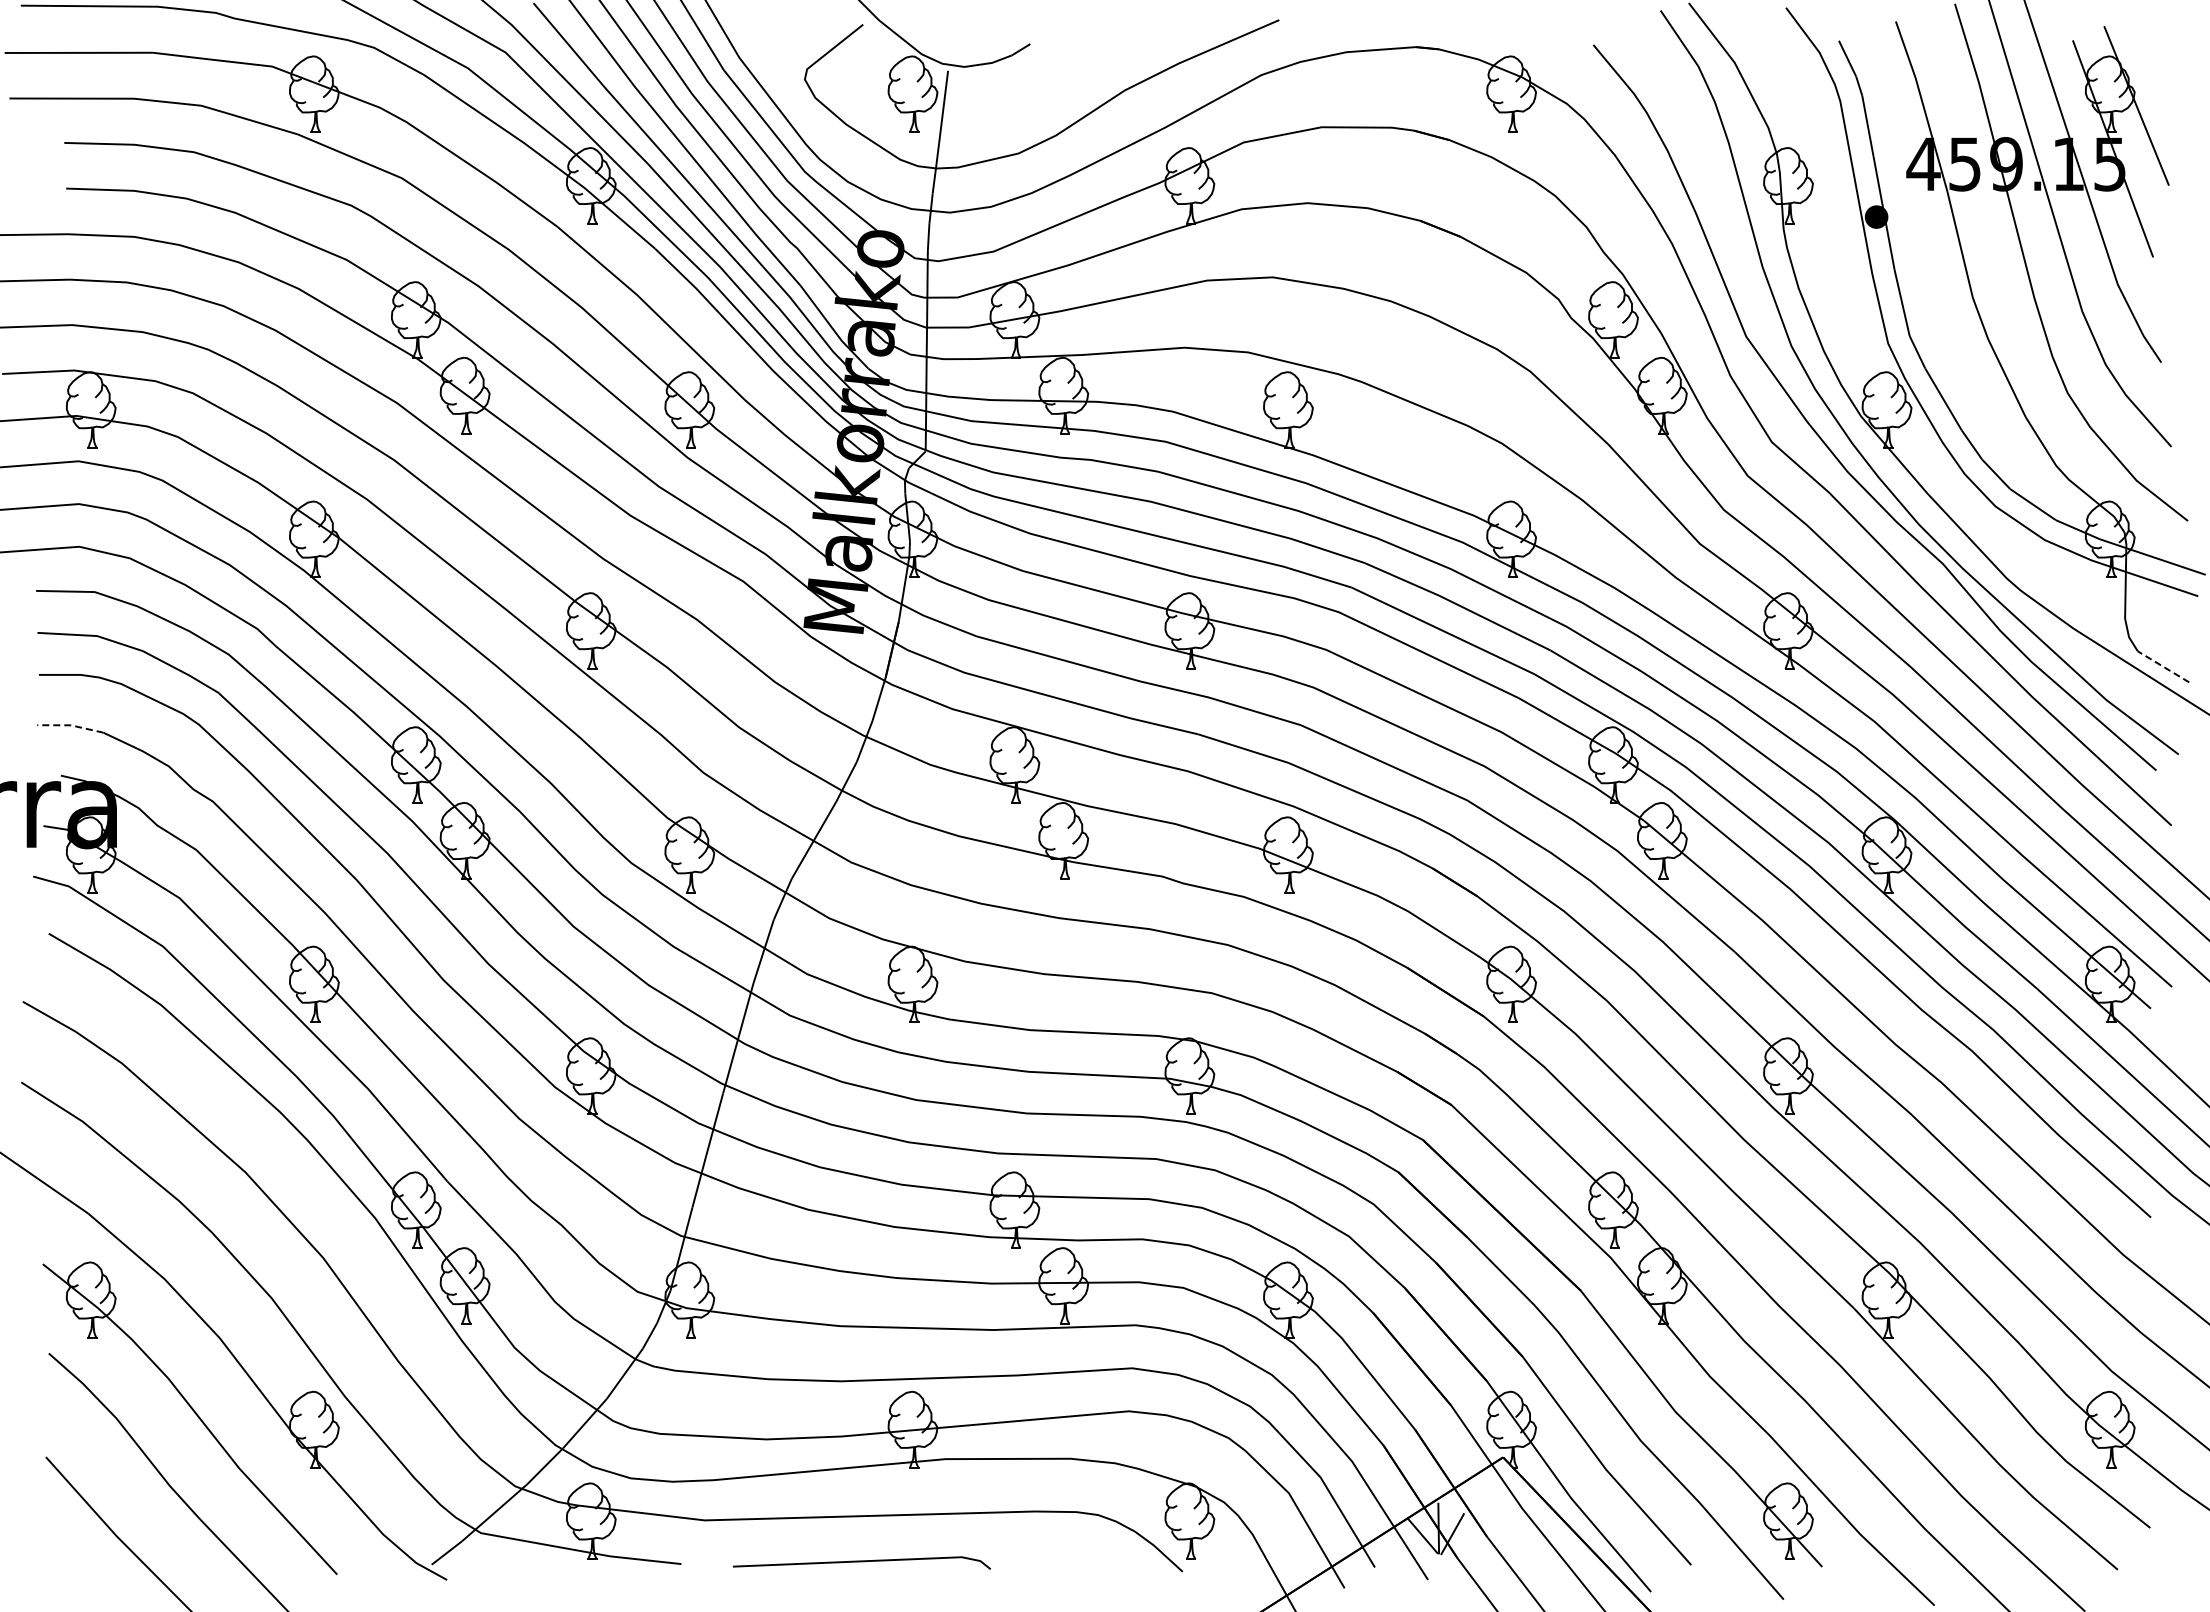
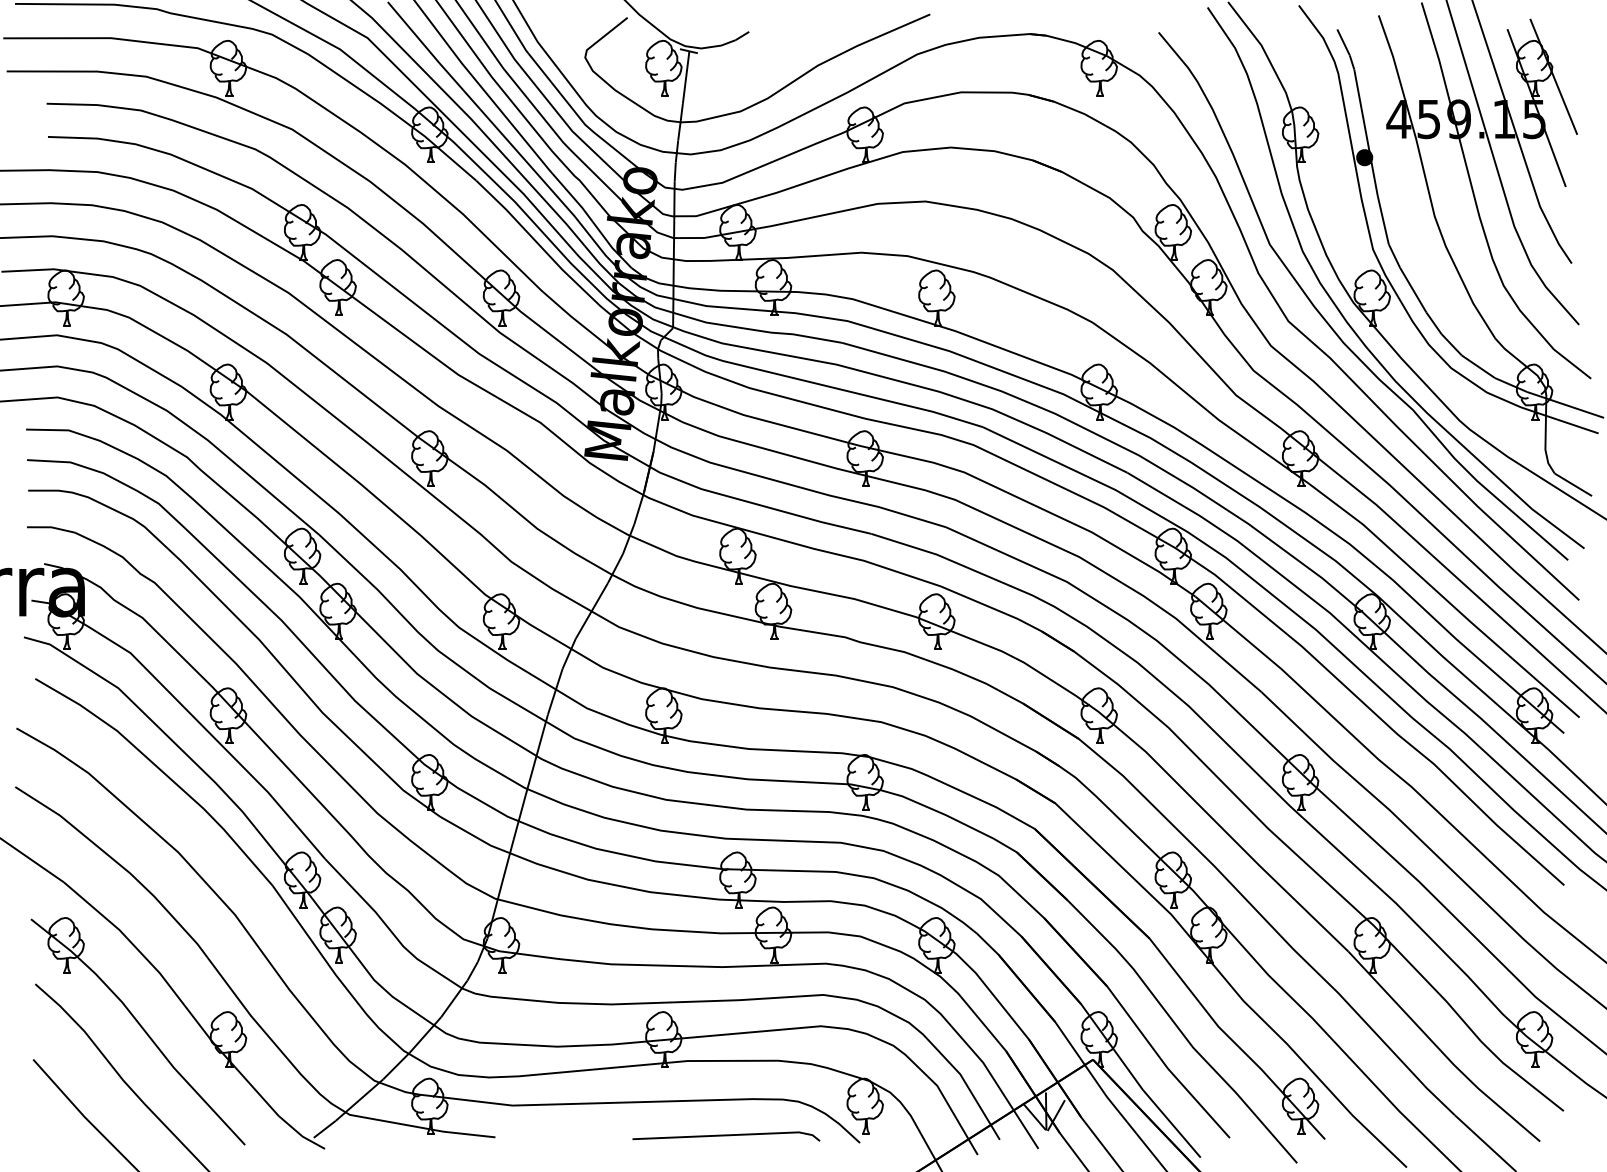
line: (947, 70) -> (688, 51), added
line: (2163, 666) -> (1573, 484), dashed -> solid
line: (70, 725) -> (51, 527), dashed -> solid
line: (861, 1562) -> (726, 1136), moved

